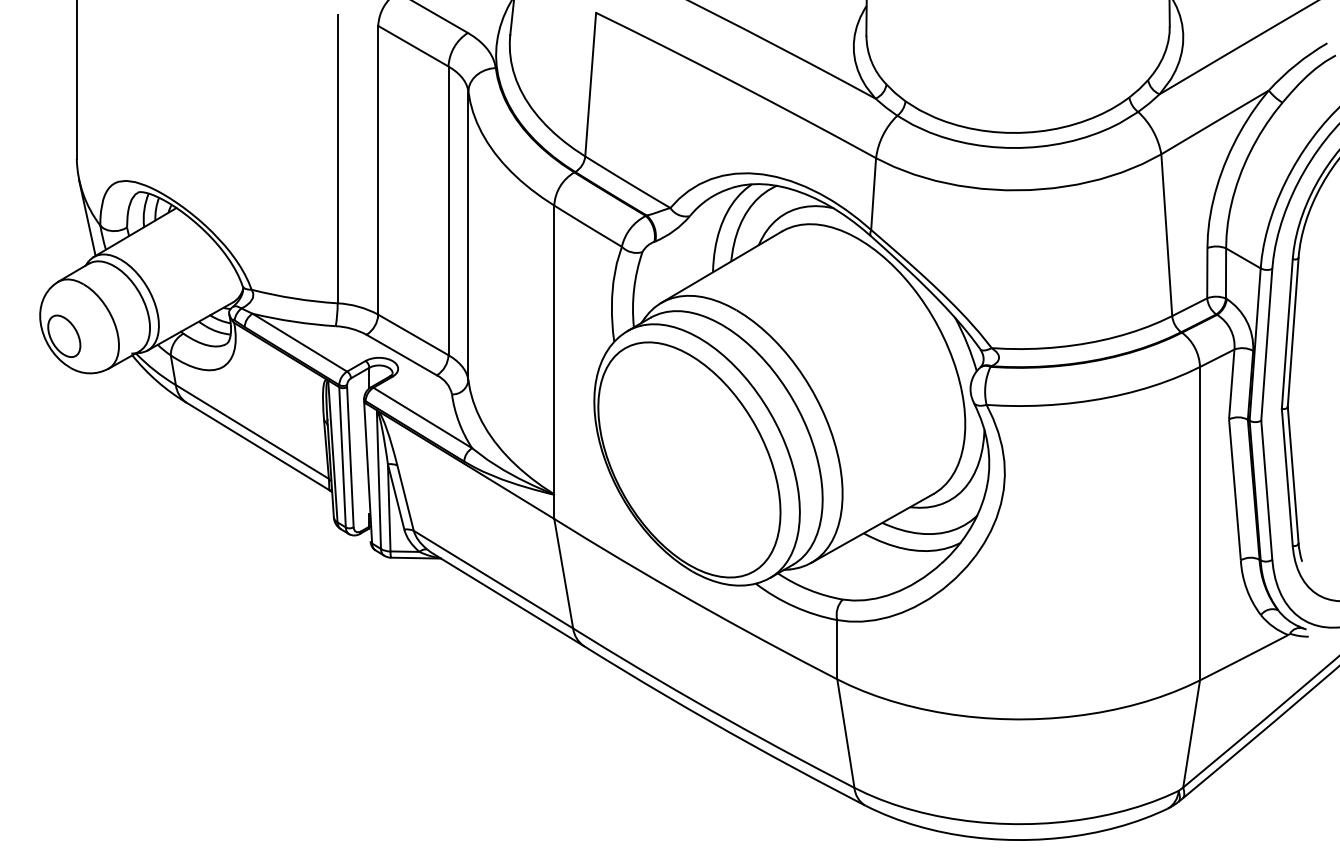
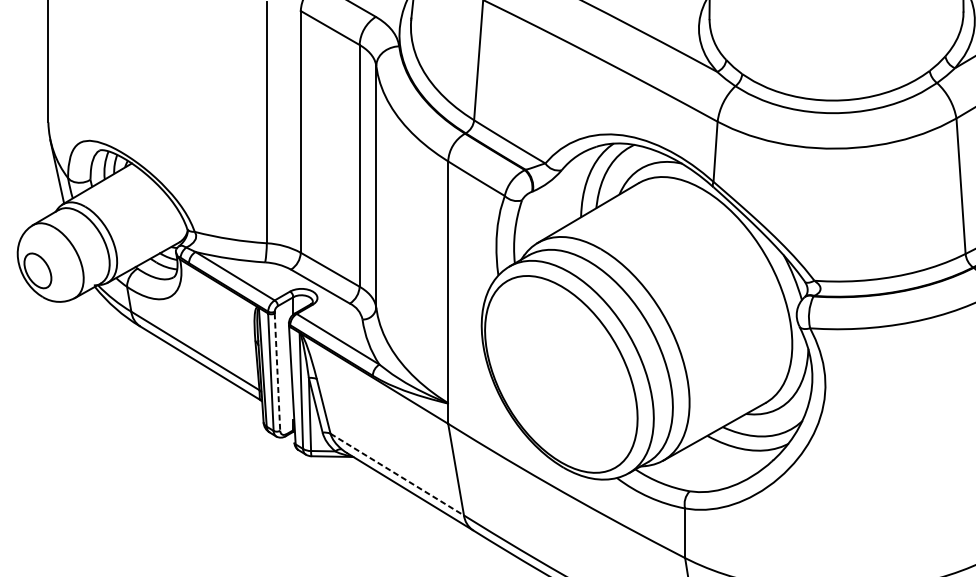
line: (350, 457) -> (277, 372), solid -> dashed
line: (493, 579) -> (397, 474), solid -> dashed

